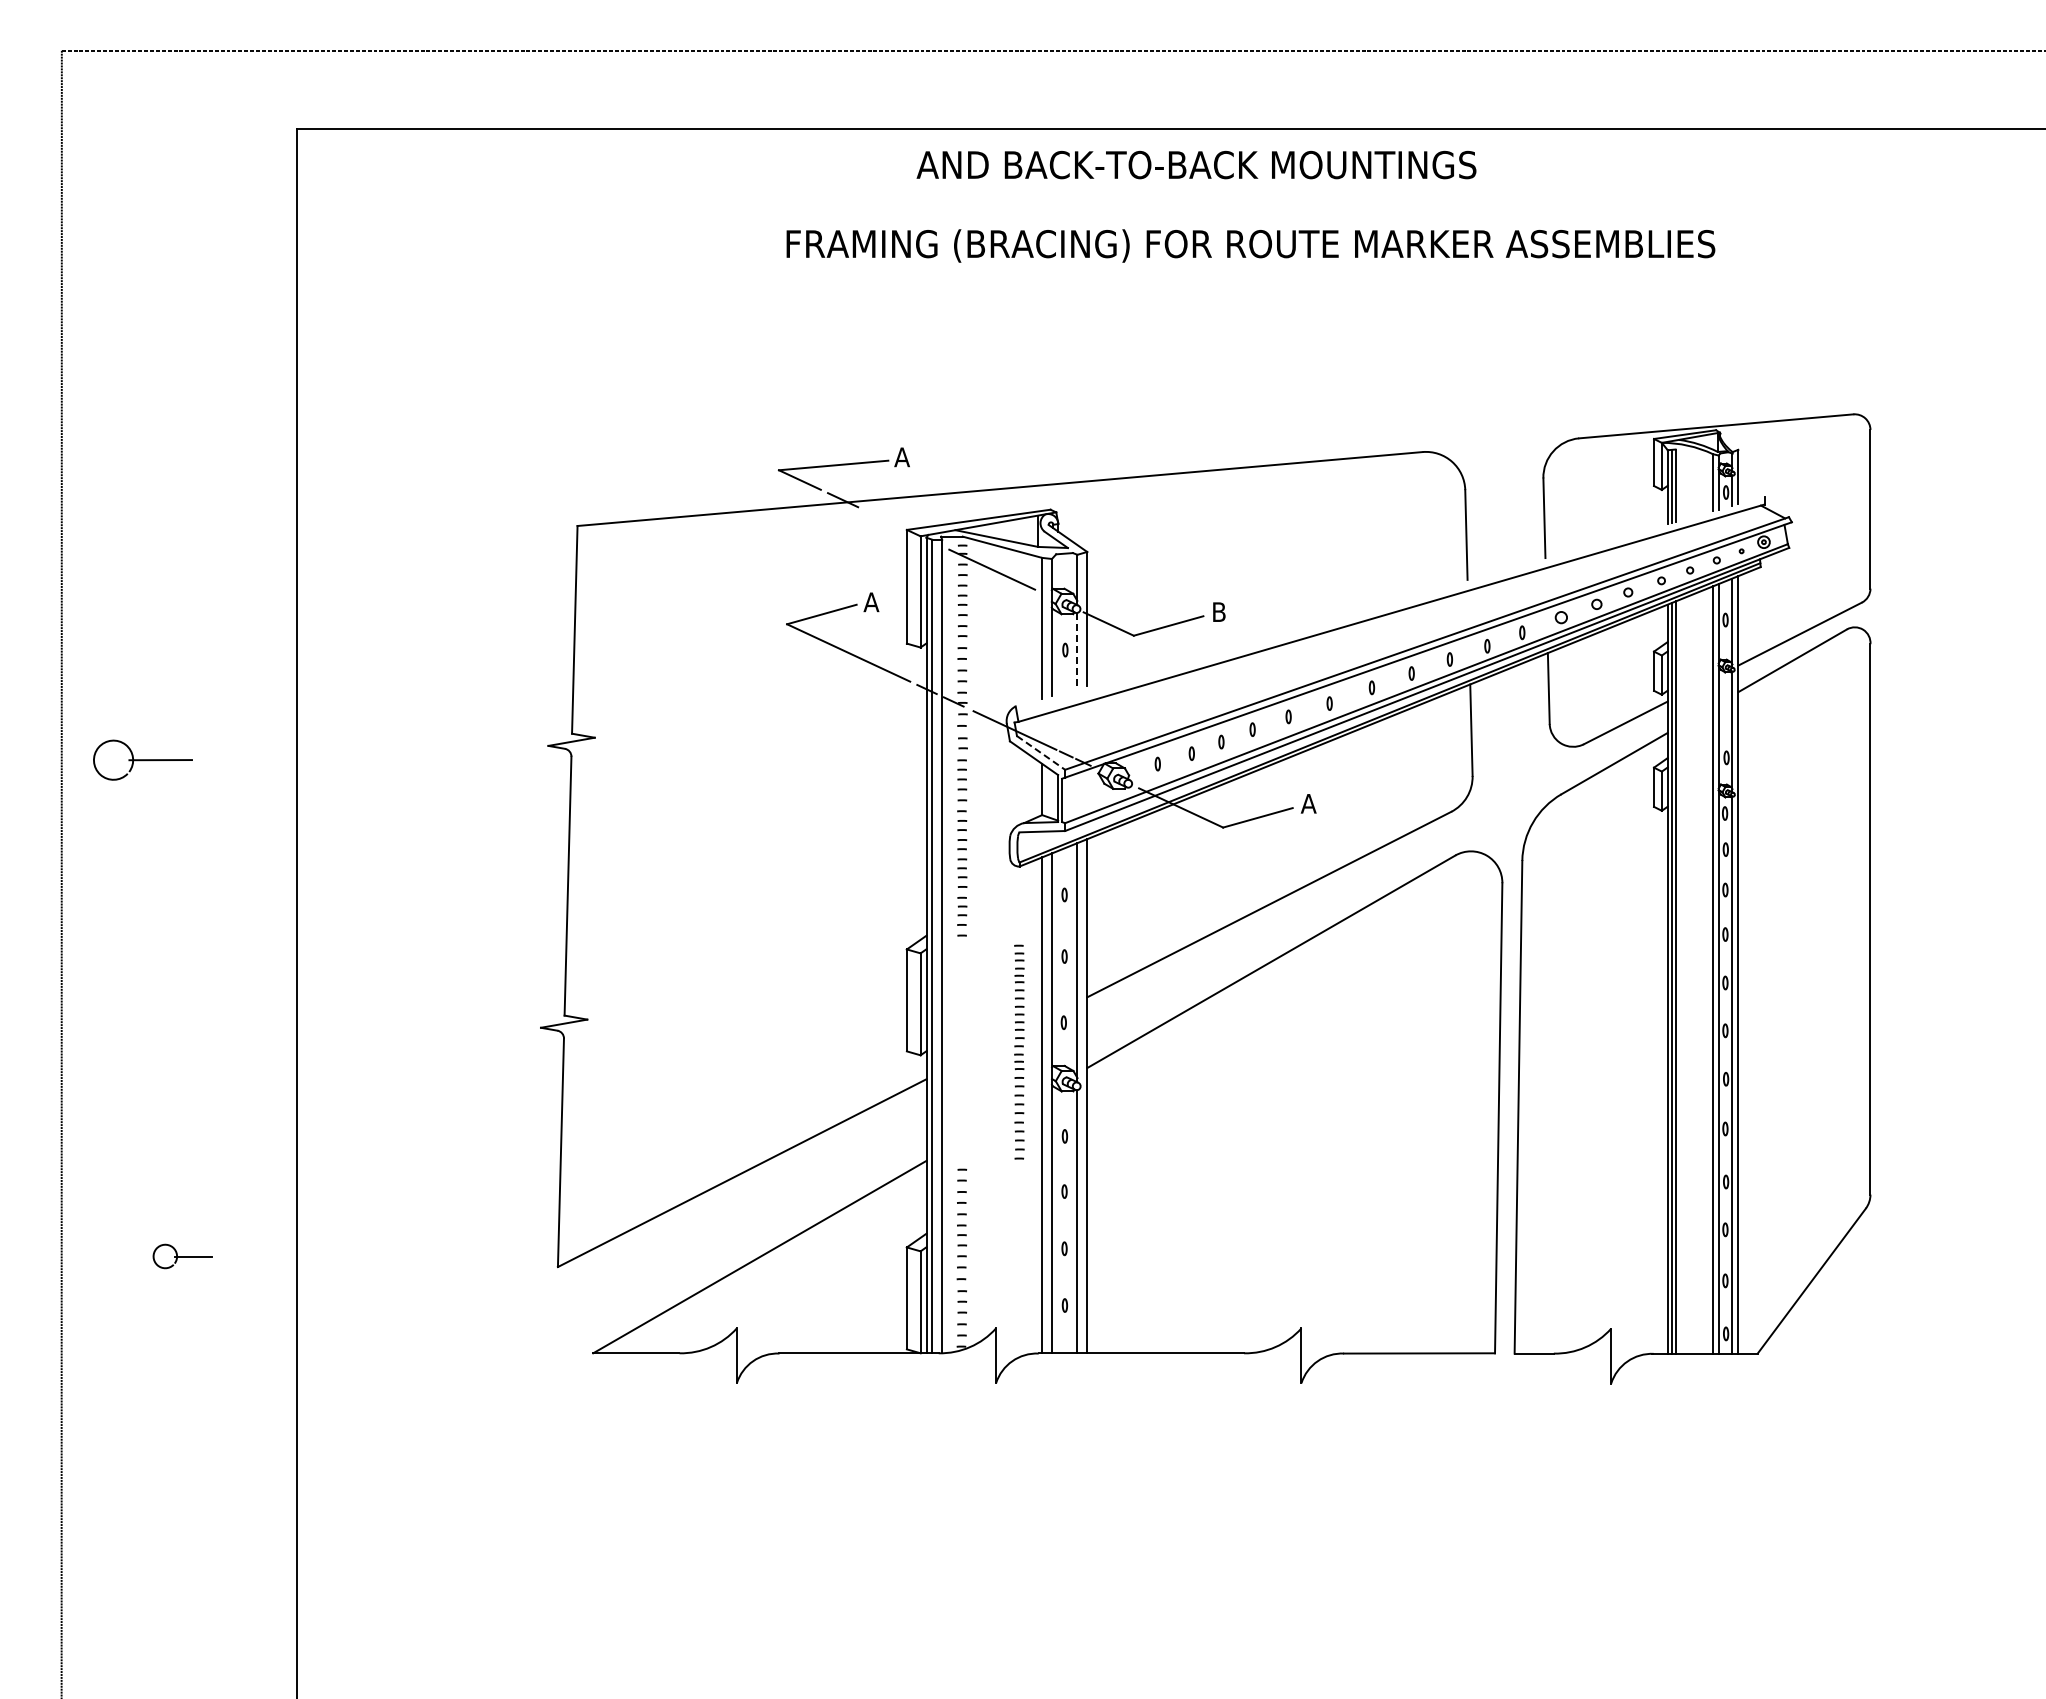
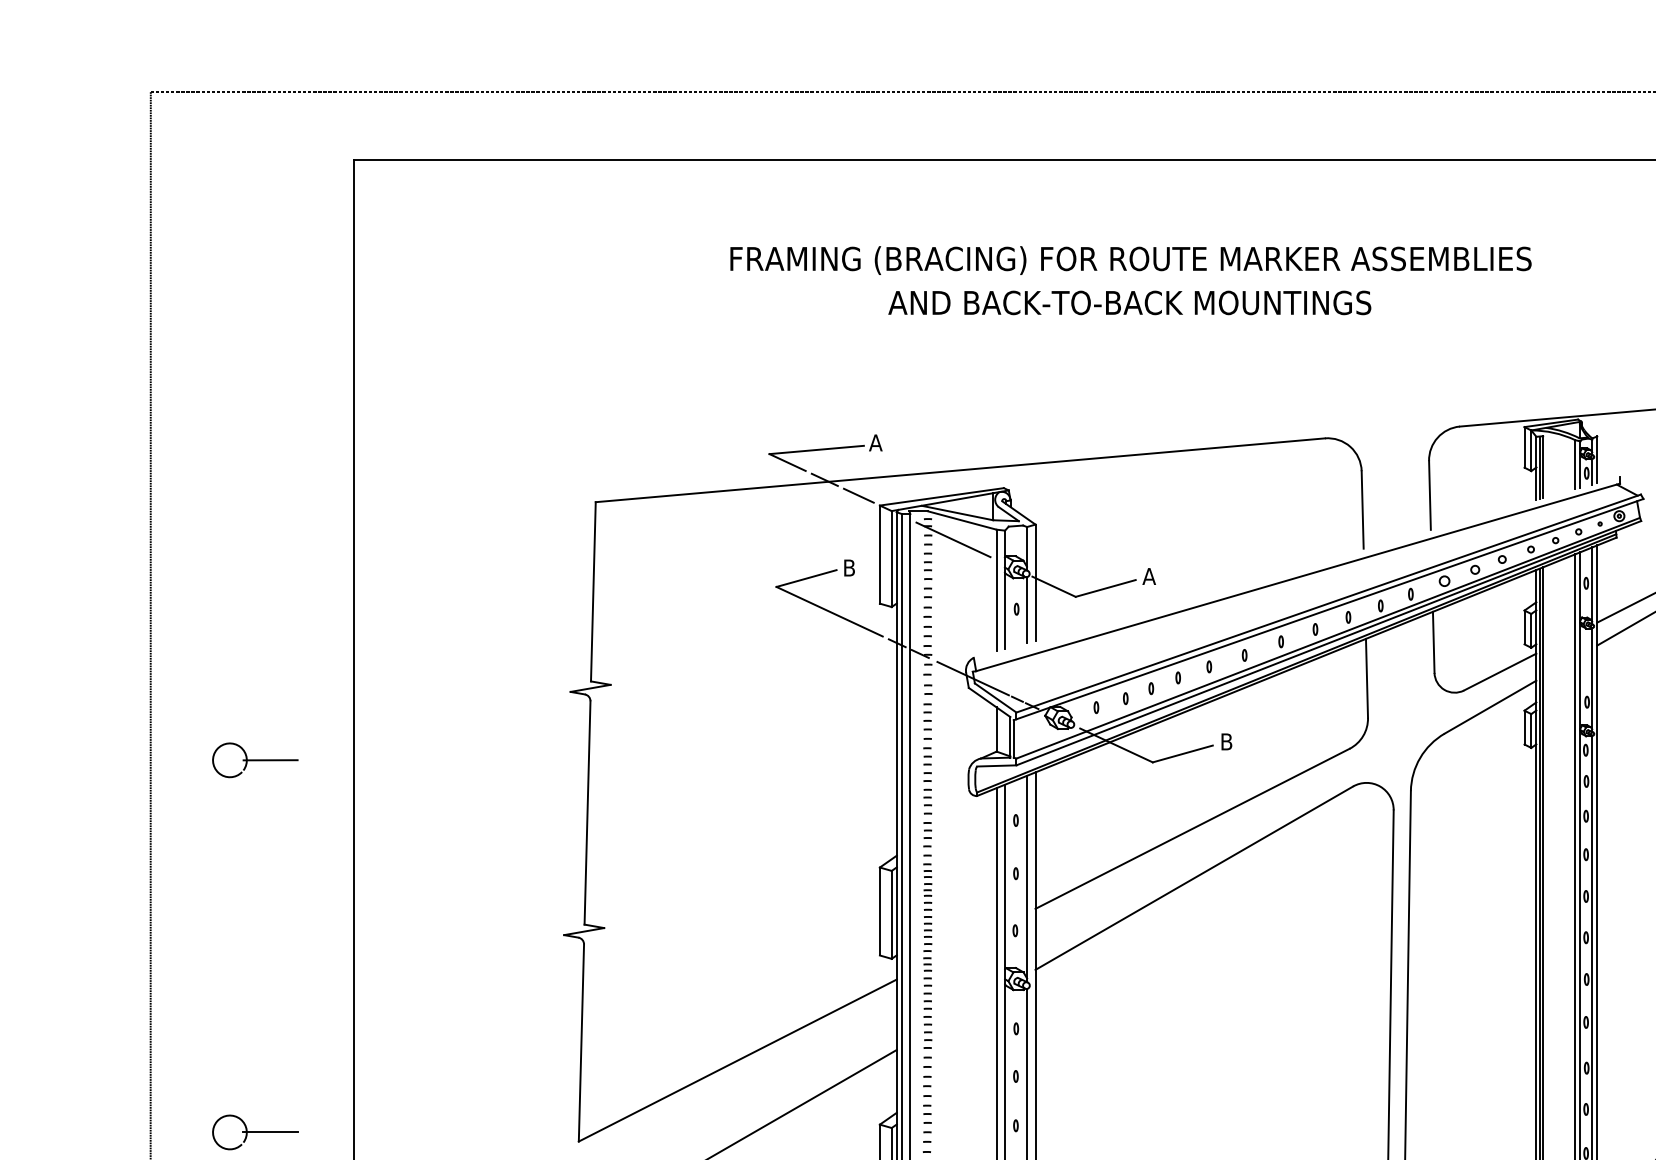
text: (1196, 164) -> (1129, 302), moved
text: (1250, 245) -> (1130, 260), moved
line: (882, 518) -> (858, 495), added
text: (871, 602) -> (849, 568), A -> B
text: (1218, 611) -> (1148, 575), B -> A
line: (1077, 651) -> (1027, 610), dashed -> solid
line: (1041, 753) -> (996, 698), dashed -> solid
part: (142, 759) -> (254, 759), moved
text: (1308, 803) -> (1226, 741), A -> B
part: (1019, 1051) -> (927, 955), moved
part: (182, 1256) -> (254, 1132), size x1.67

